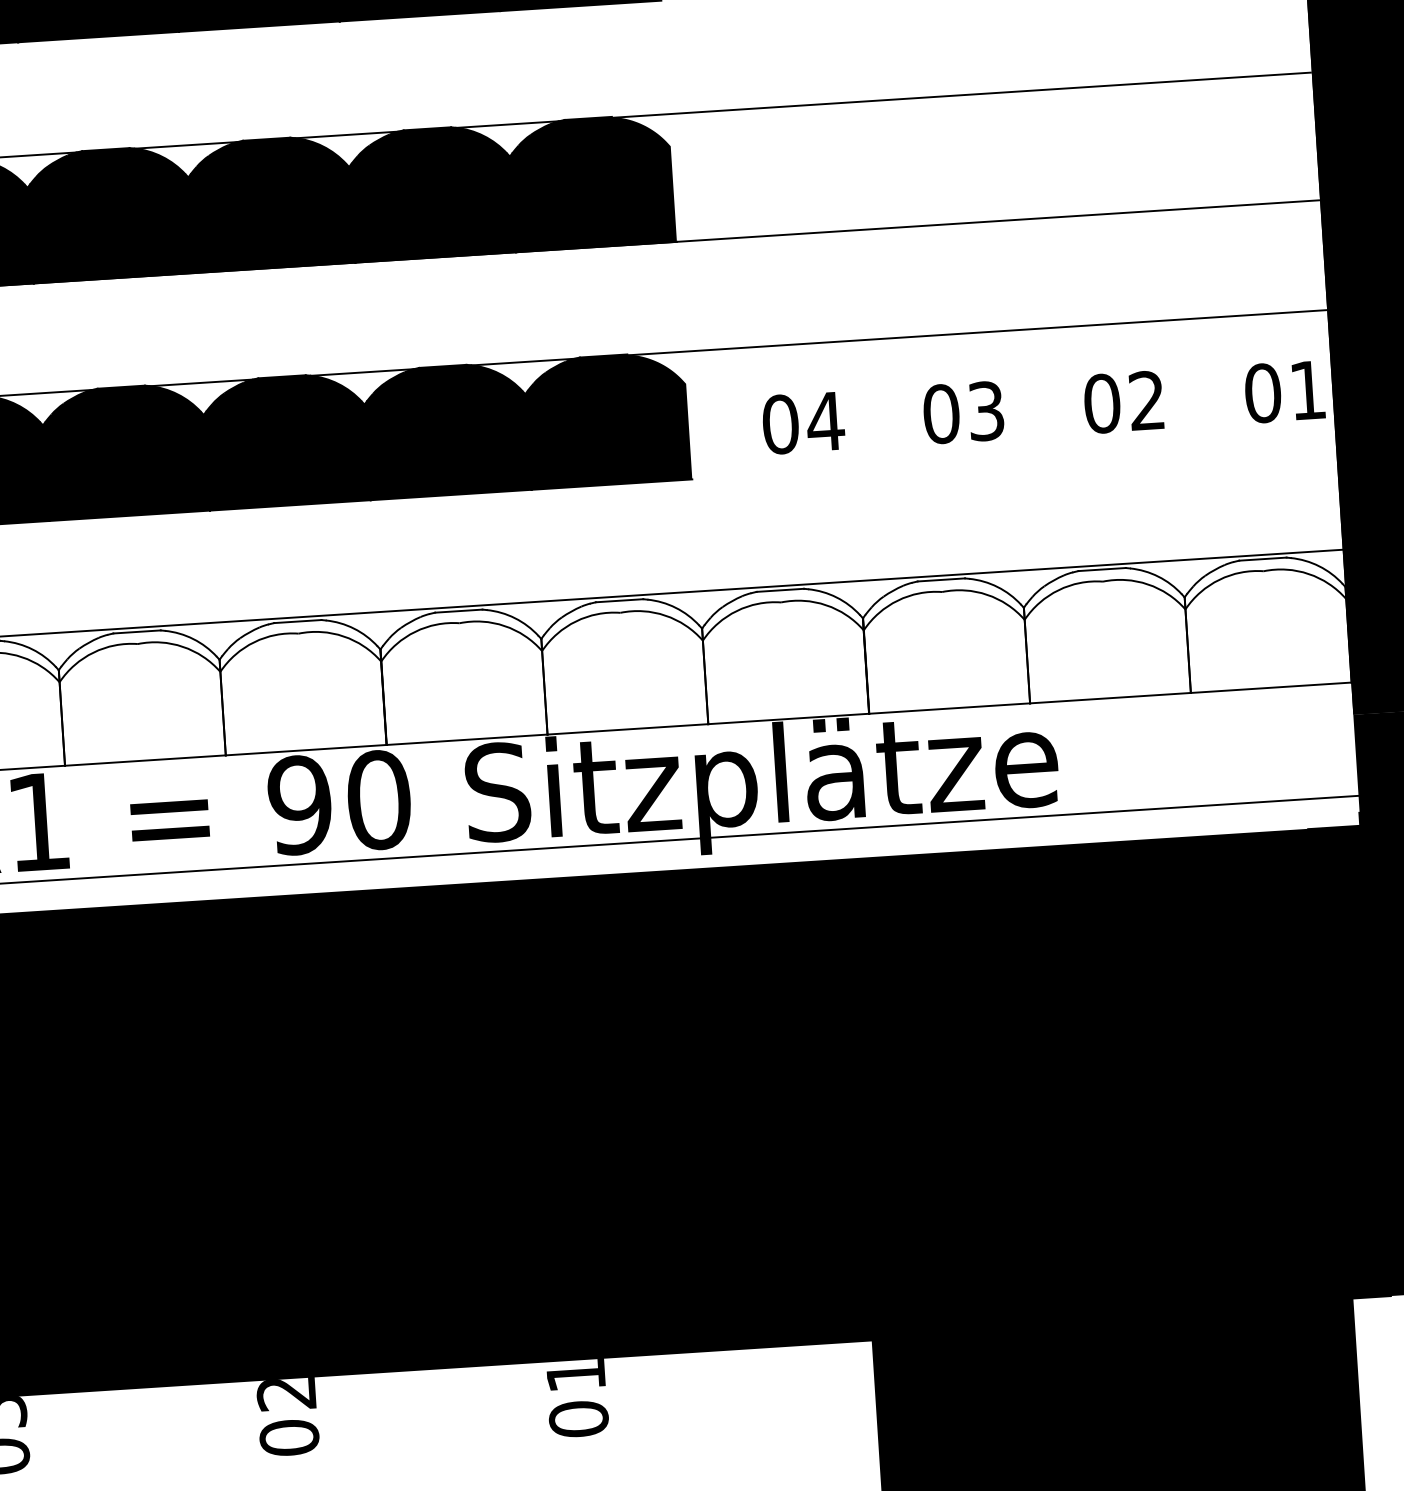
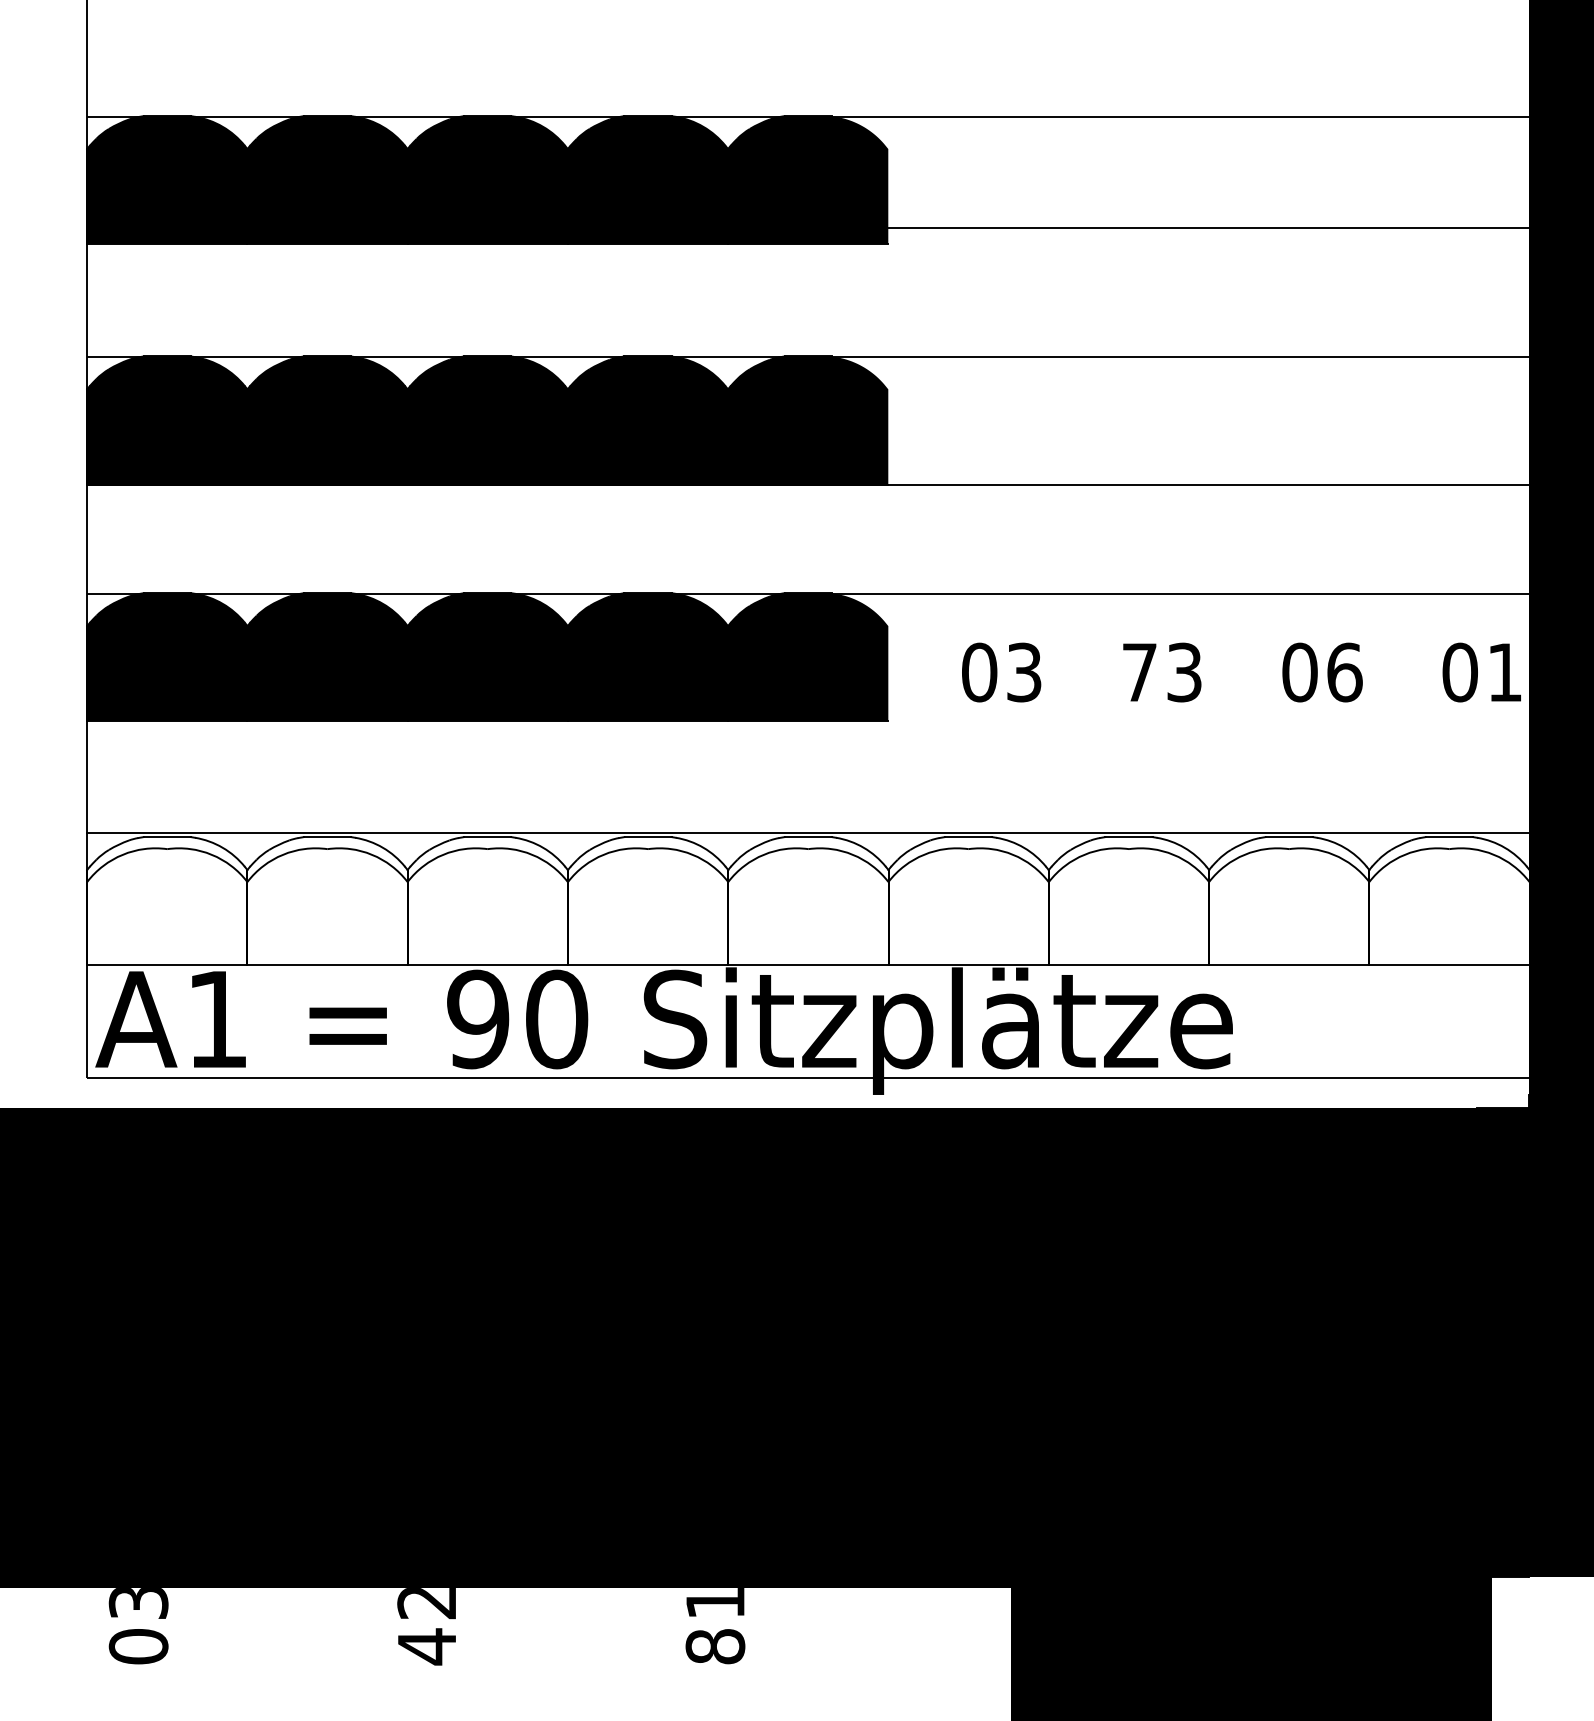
text: (1146, 400) -> (1344, 672), 02 -> 06
text: (941, 414) -> (1139, 672), 03 -> 73
text: (824, 421) -> (1023, 672), 04 -> 03
text: (578, 1419) -> (715, 1646), 01 -> 81
text: (288, 1437) -> (426, 1646), 02 -> 42

